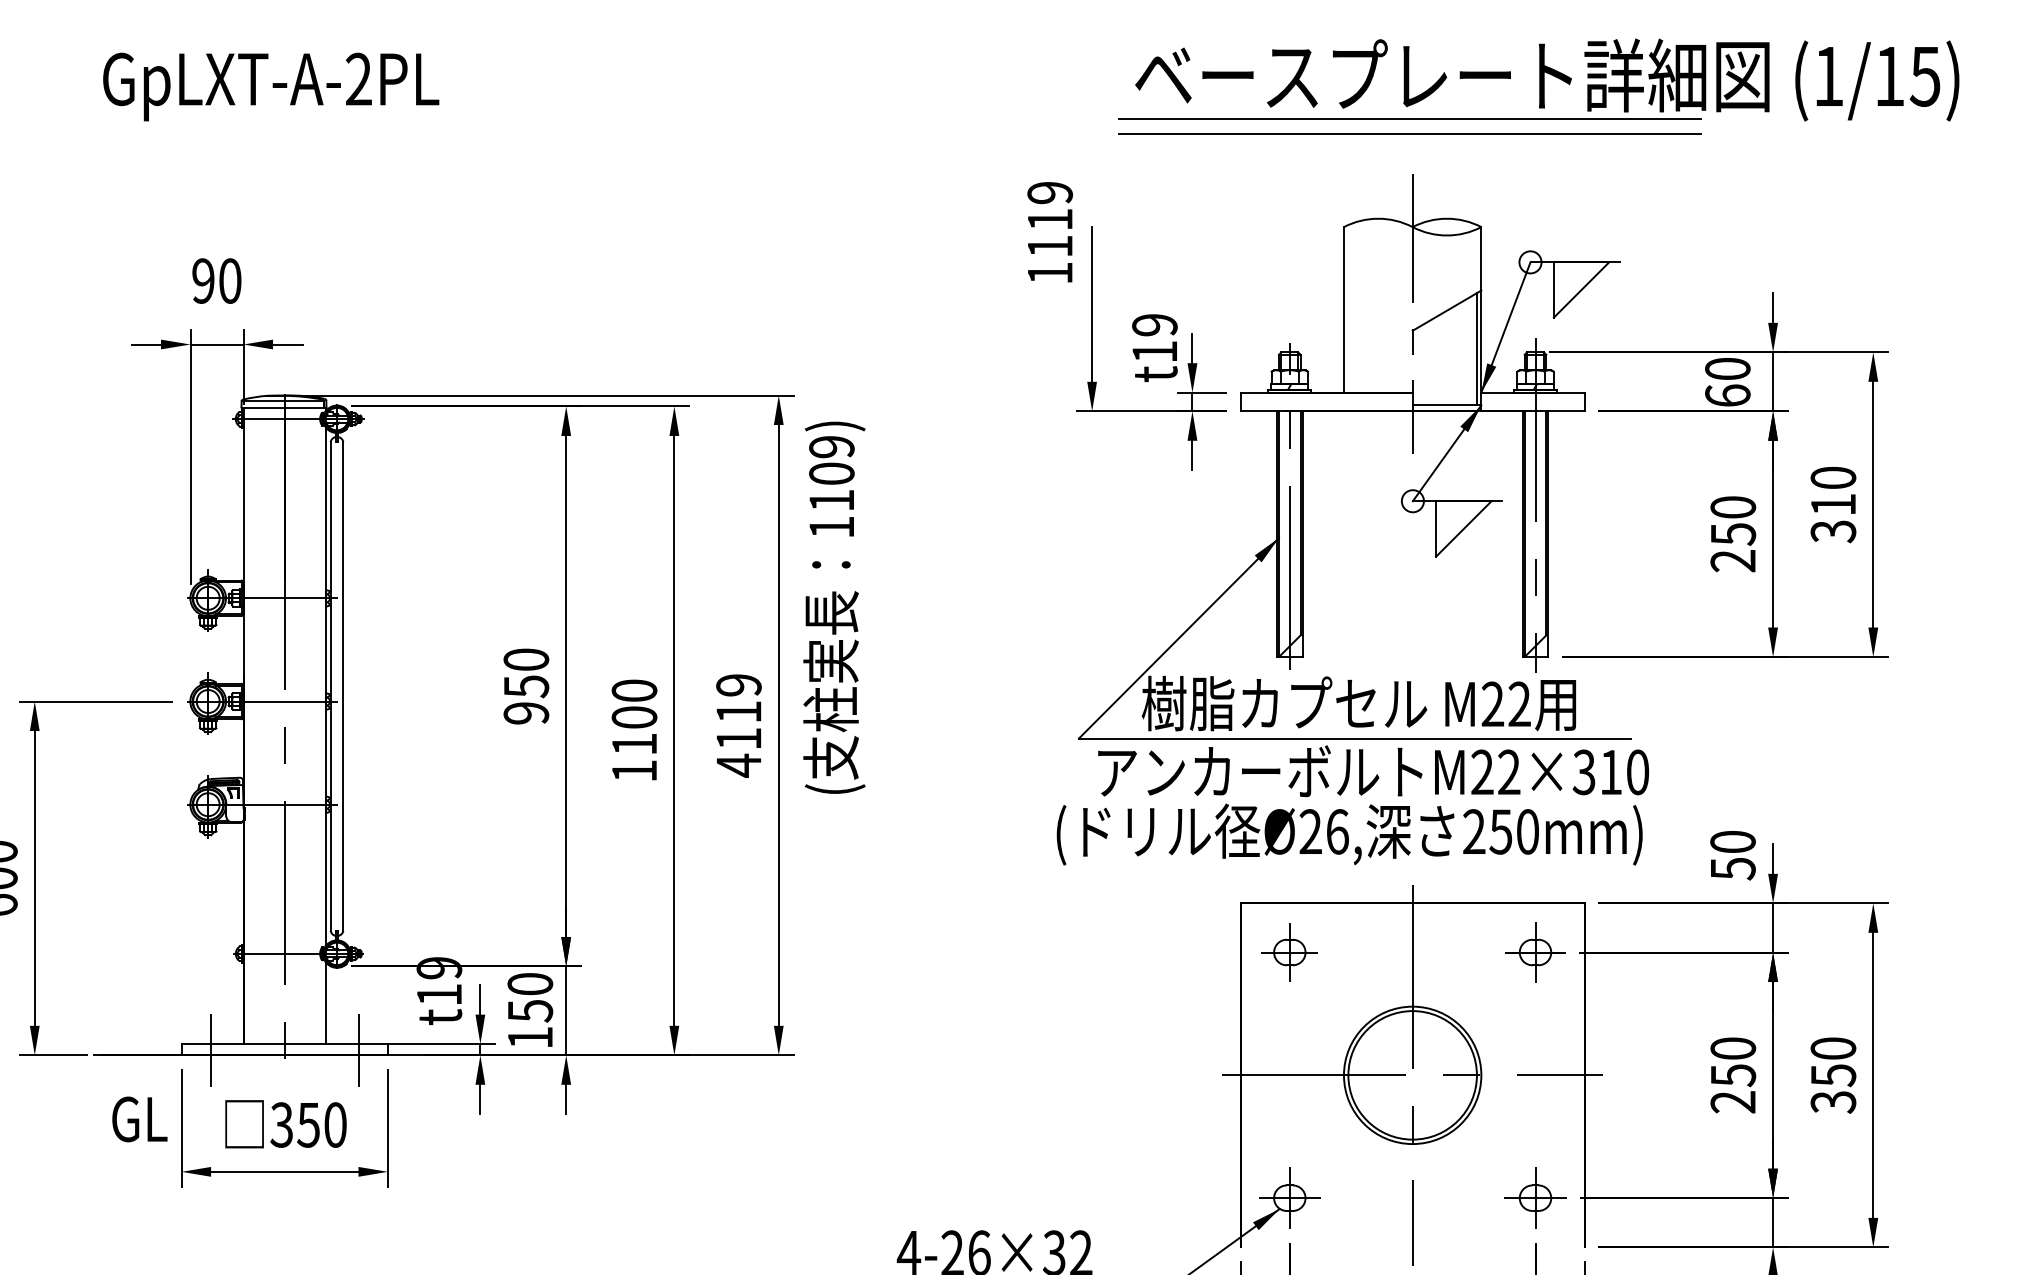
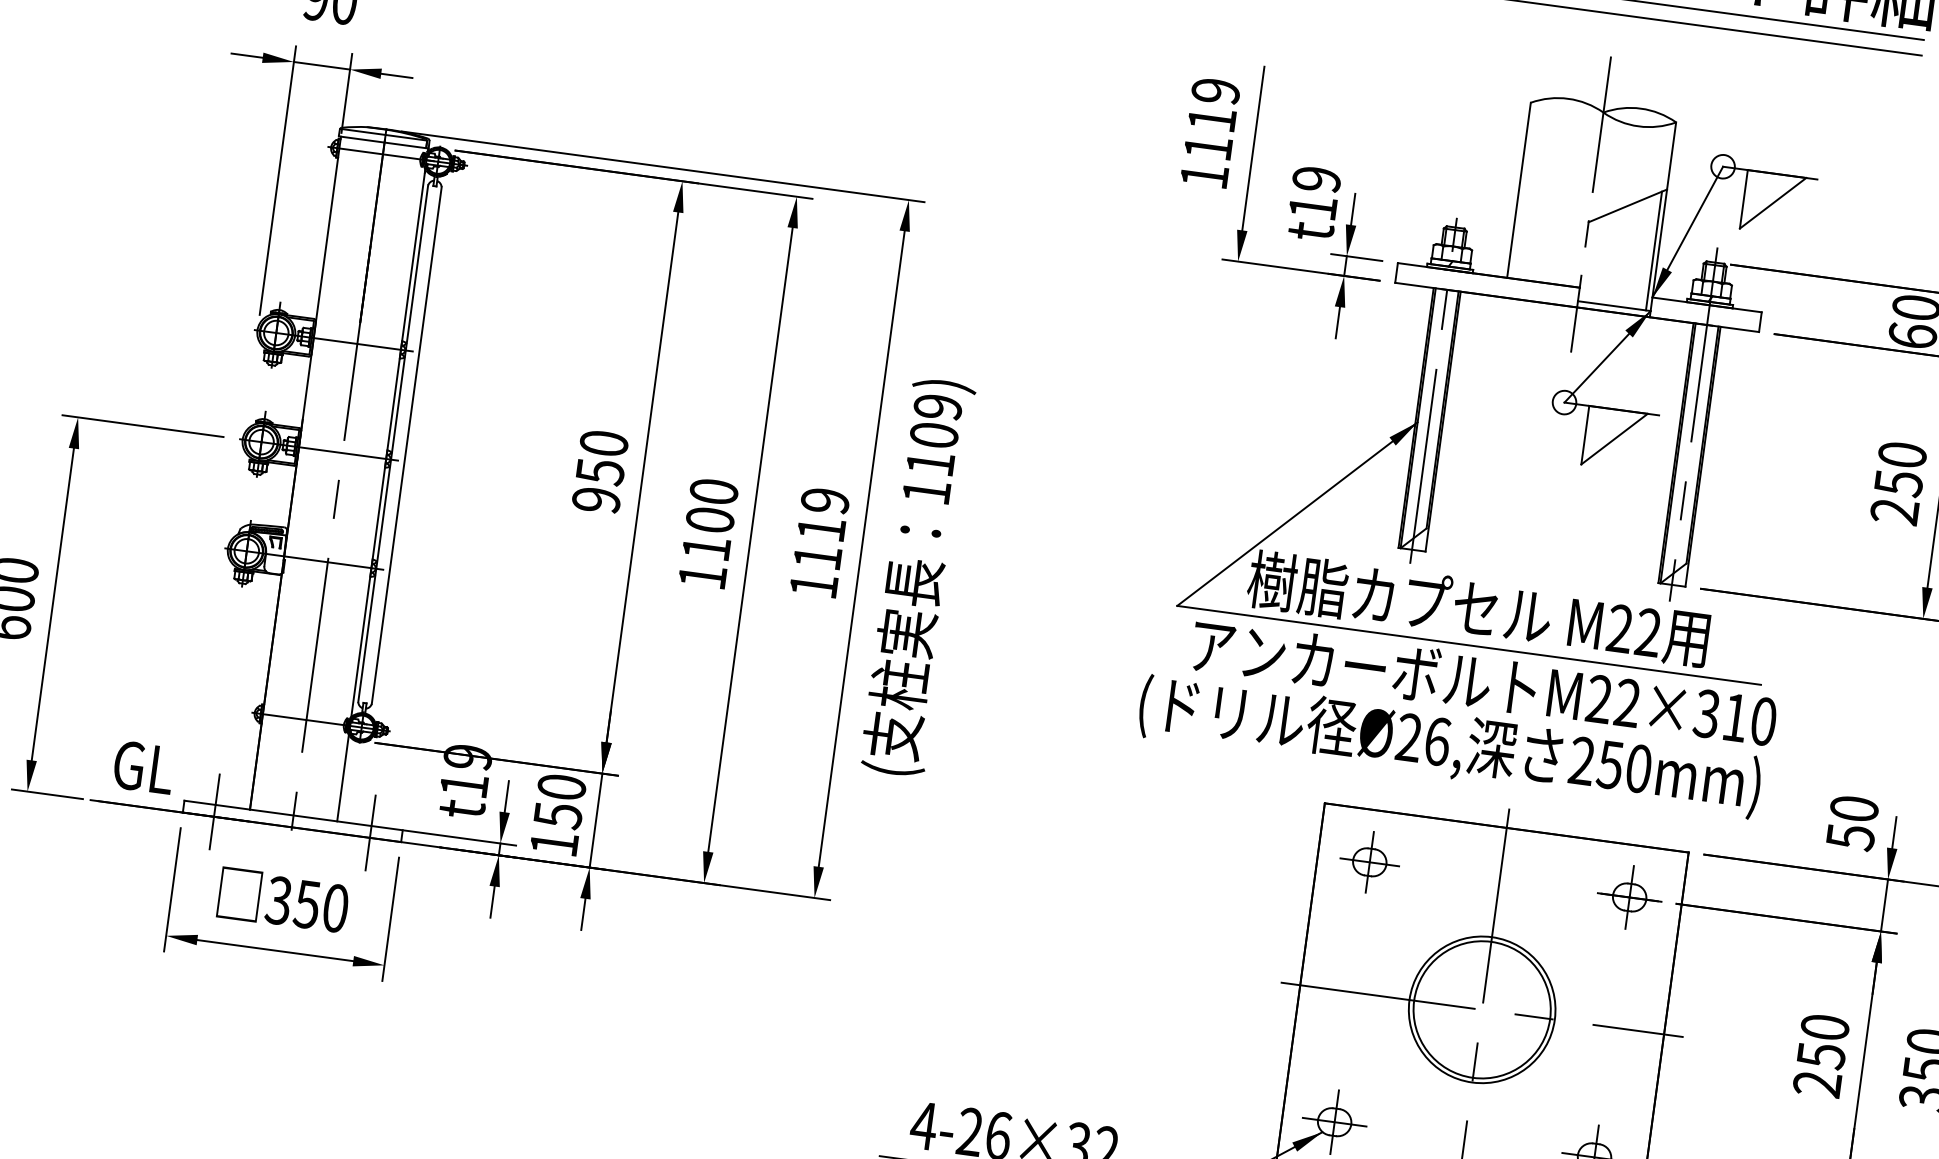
text: (1049, 232) -> (1209, 132), moved
text: (834, 607) -> (917, 577), moved
text: (738, 765) -> (813, 585), 4119 -> 1119
text: (139, 1119) -> (143, 767), moved

